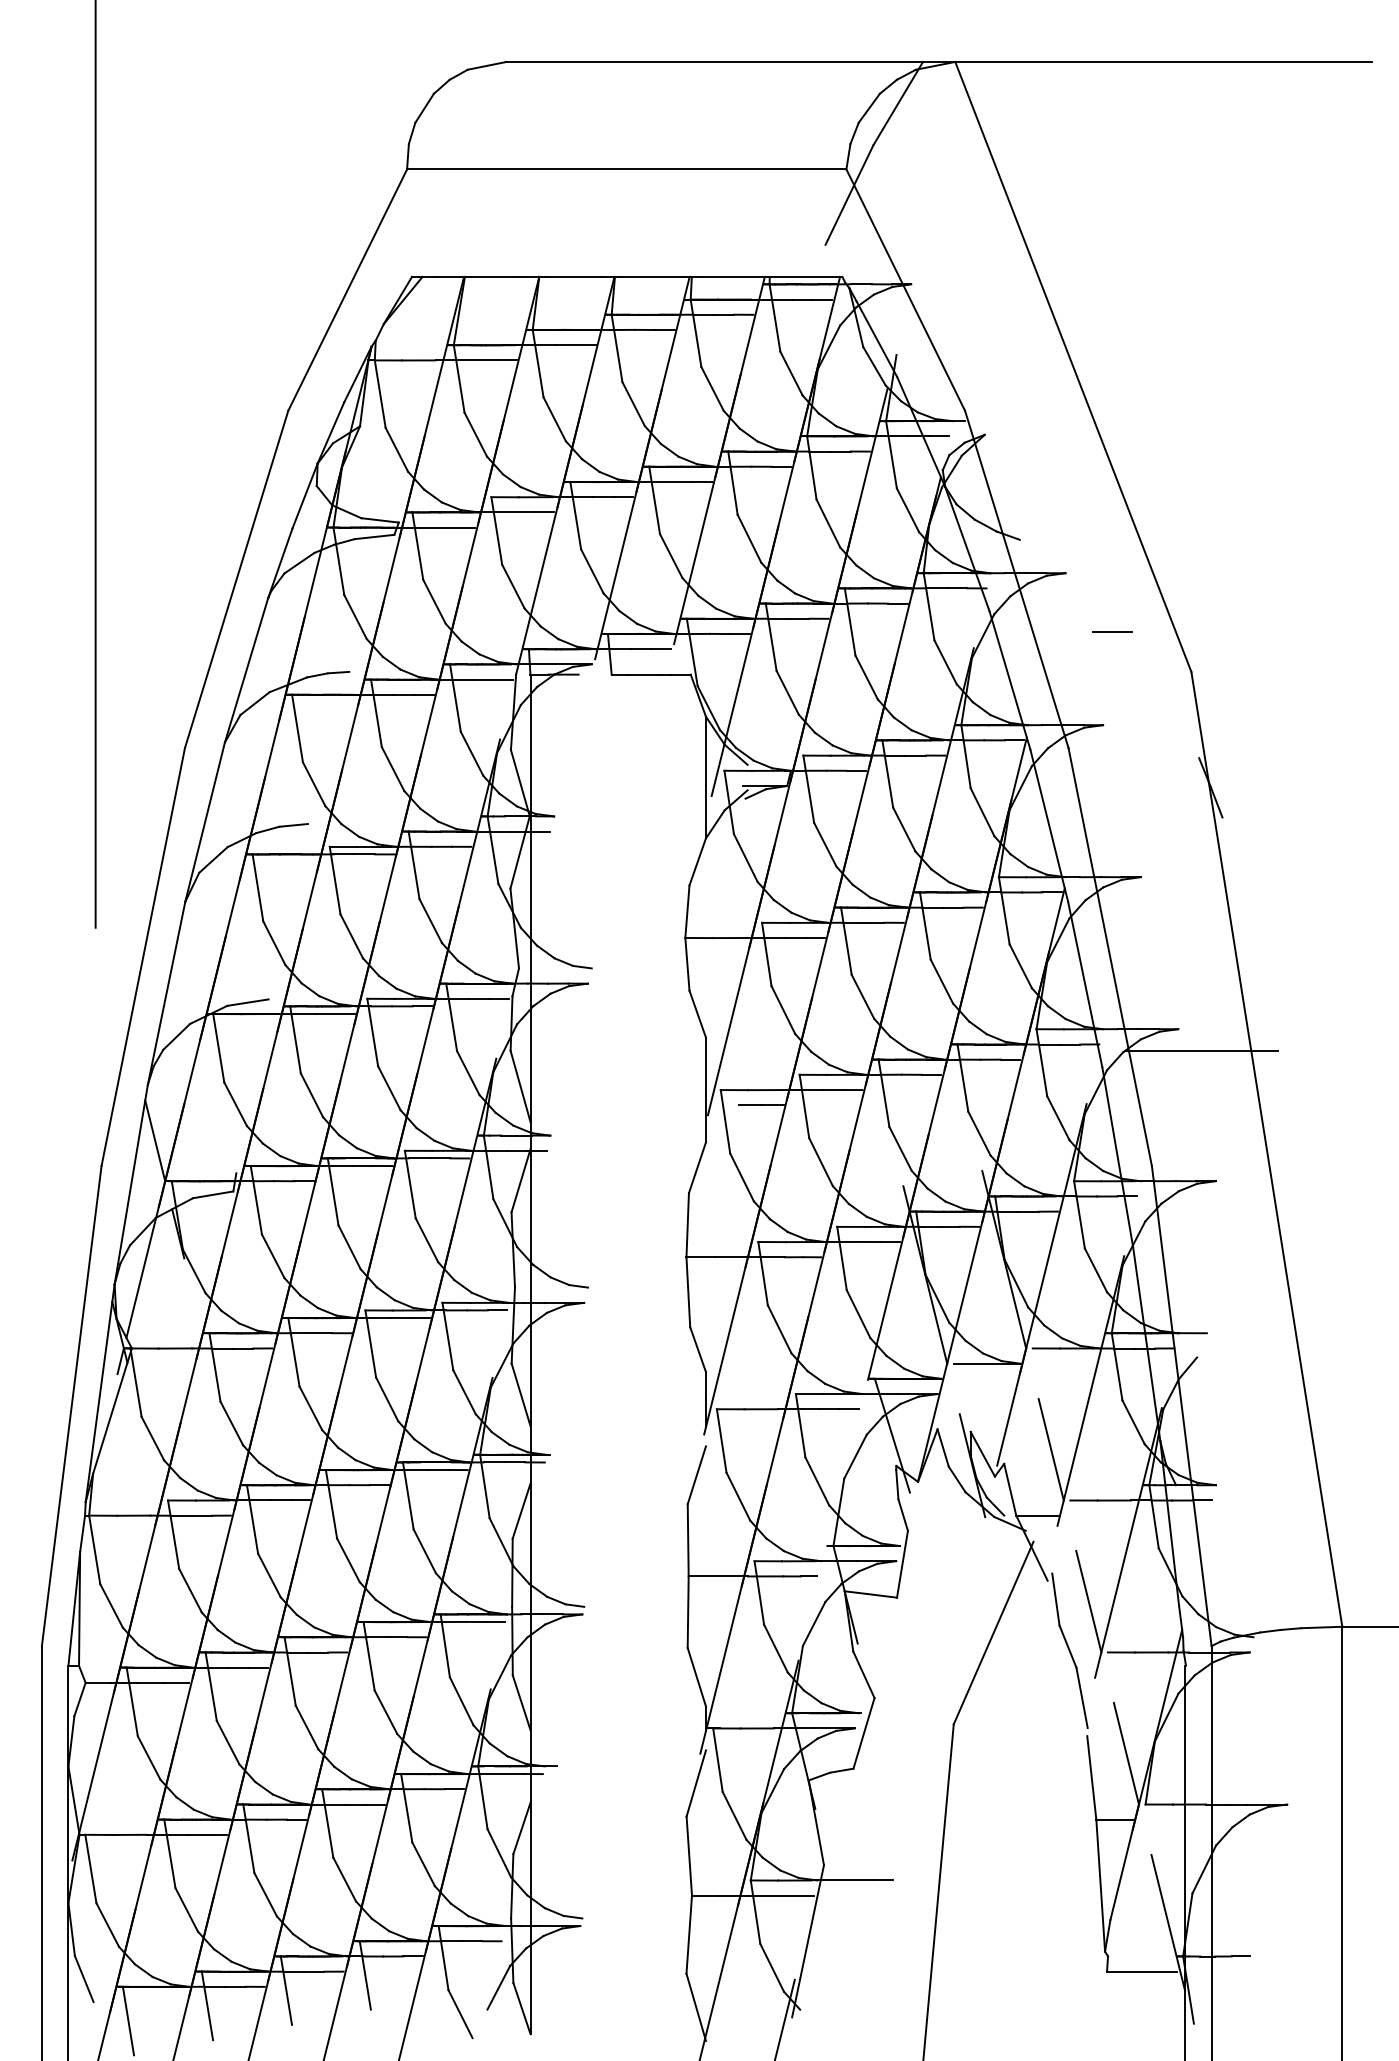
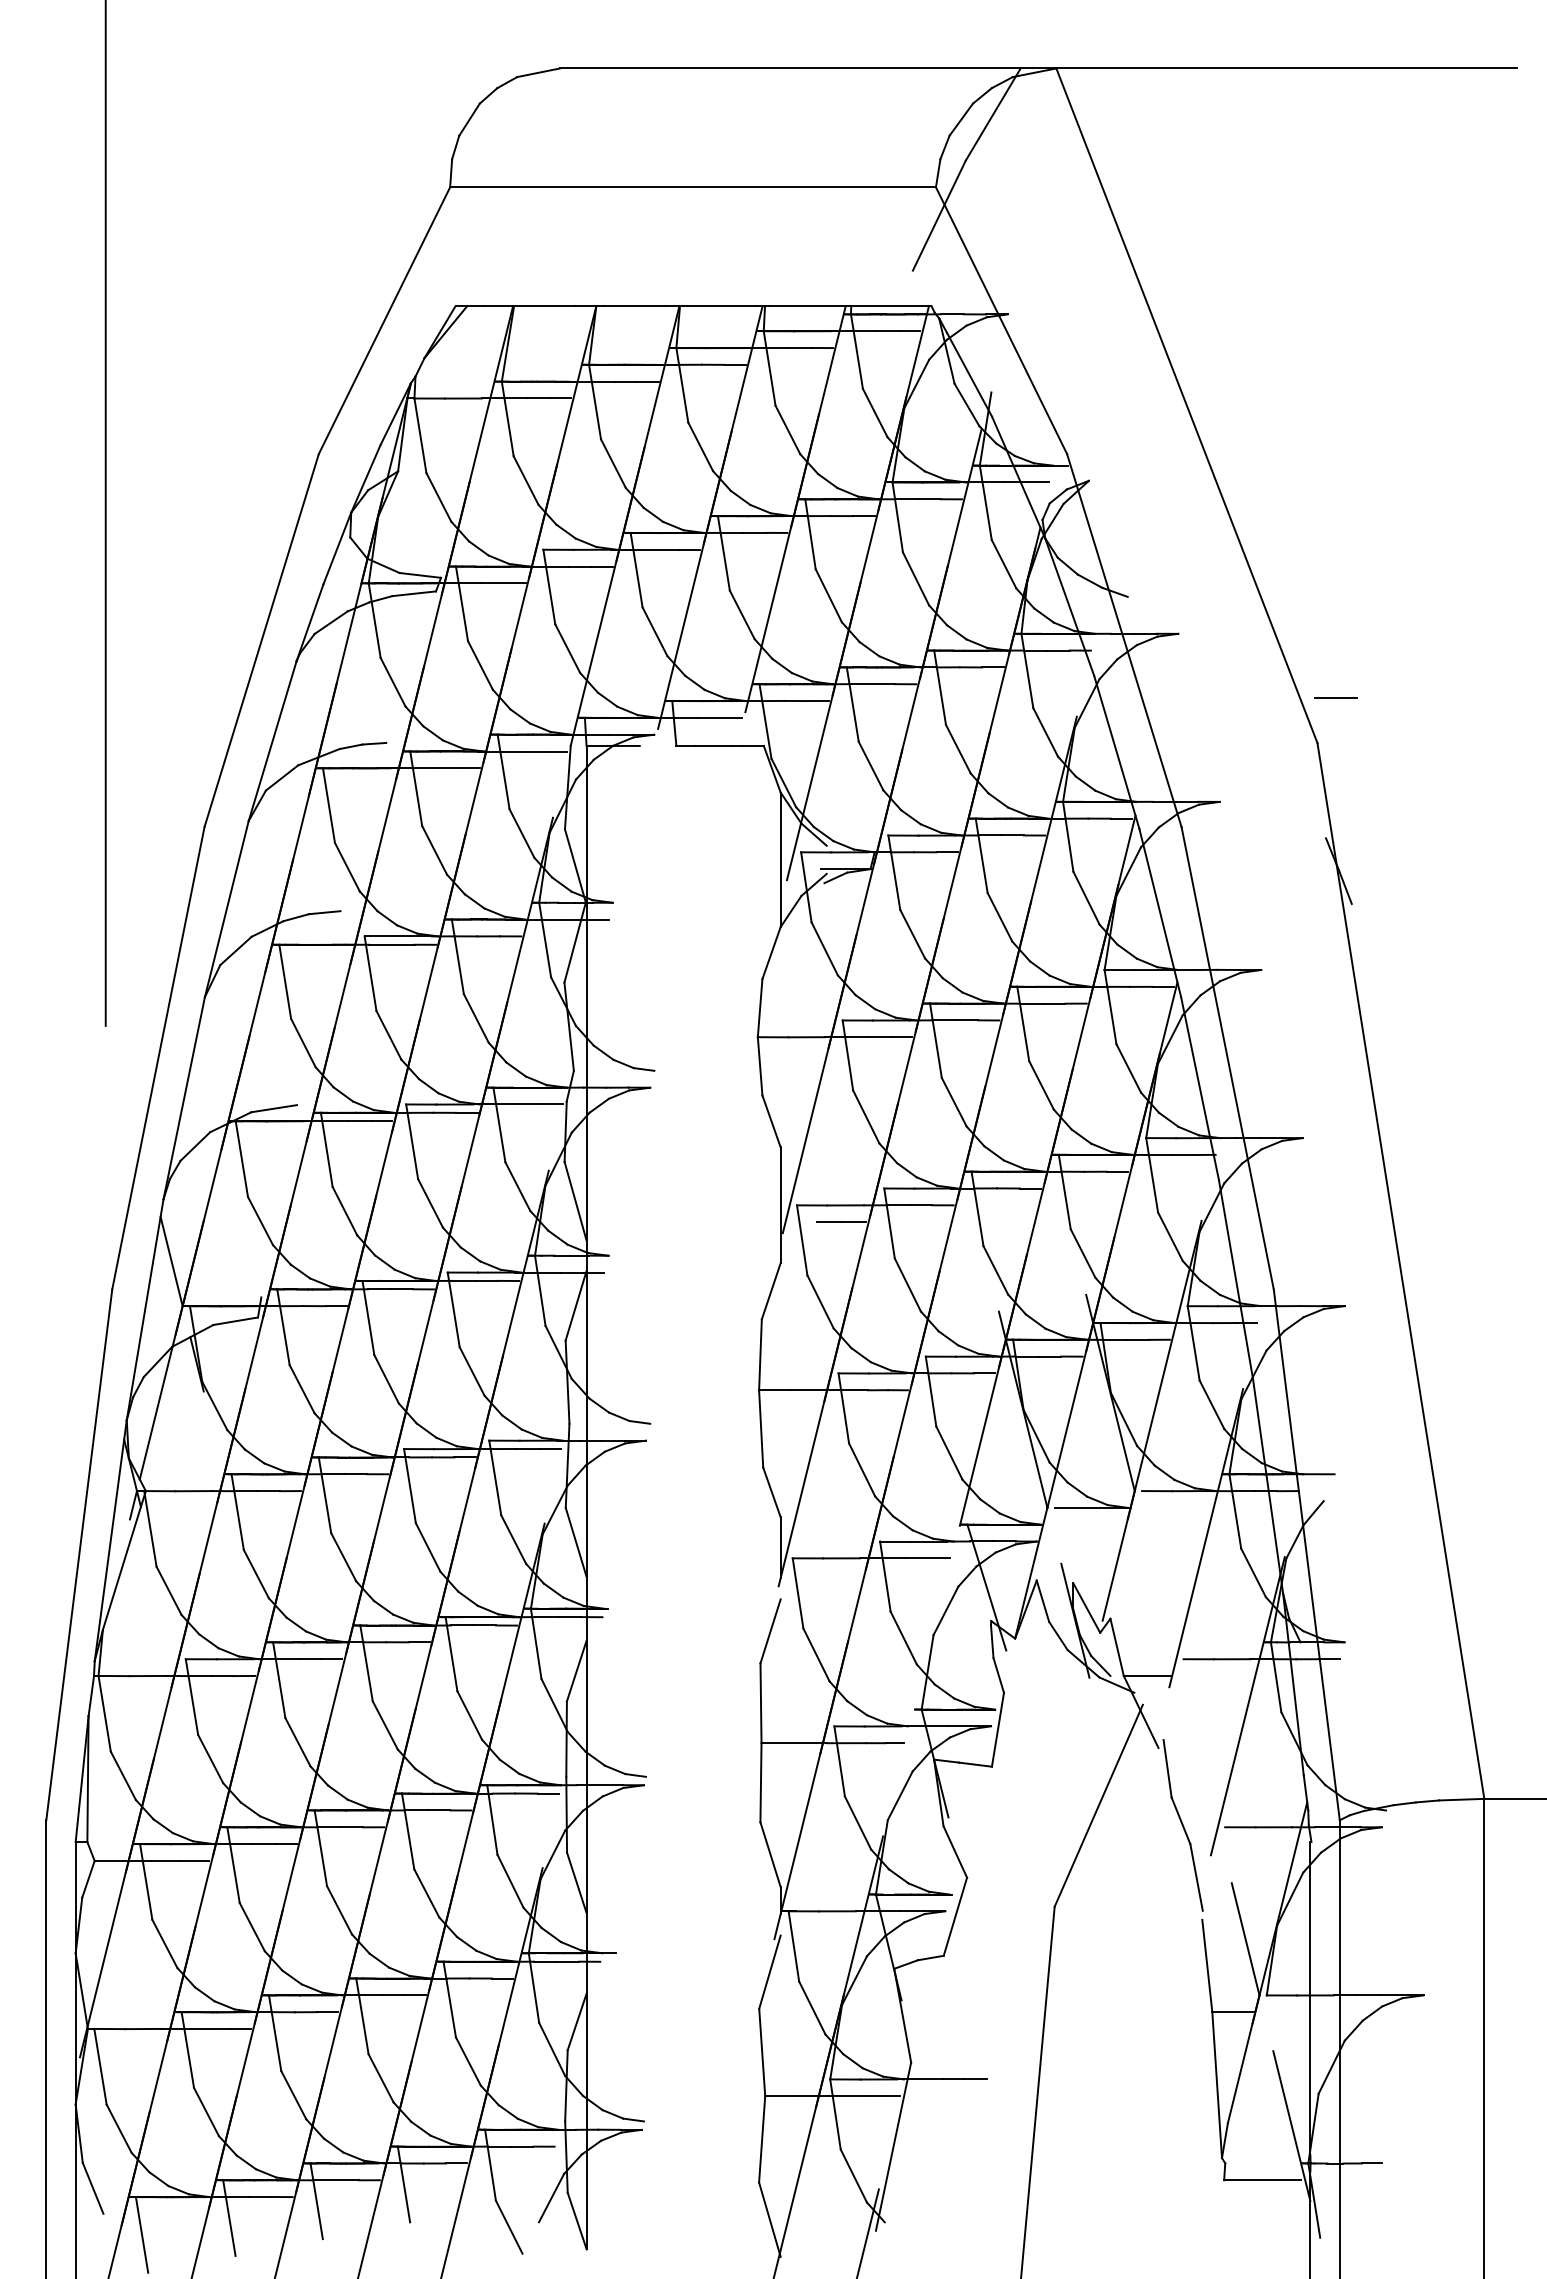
line: (1111, 630) -> (1335, 697), moved
line: (1201, 1051) -> (1328, 1162), removed
line: (1051, 1449) -> (1162, 1602), removed
line: (1088, 1602) -> (1203, 1771), removed

